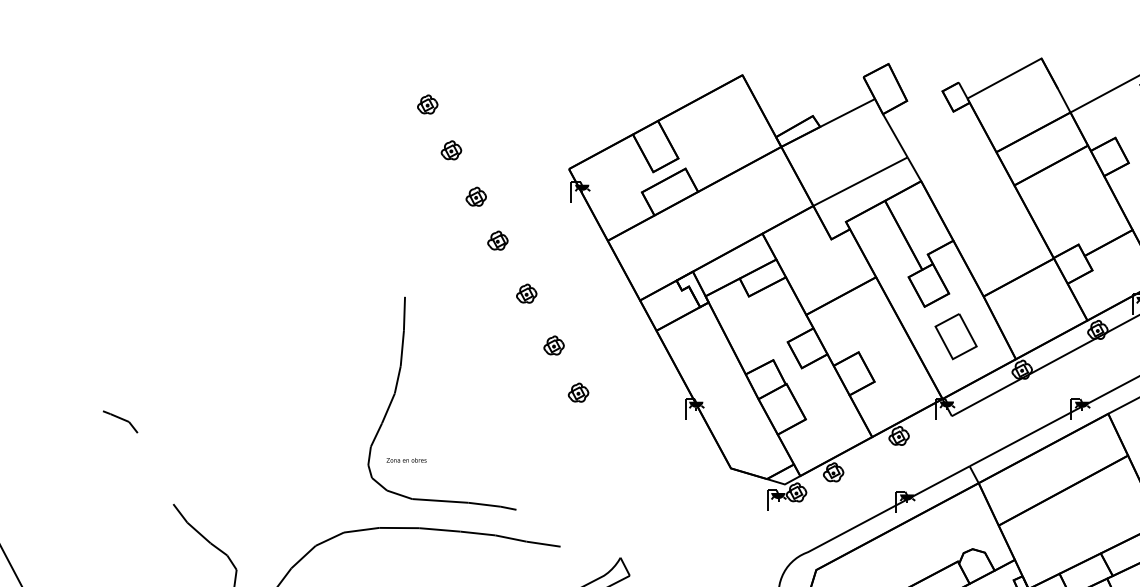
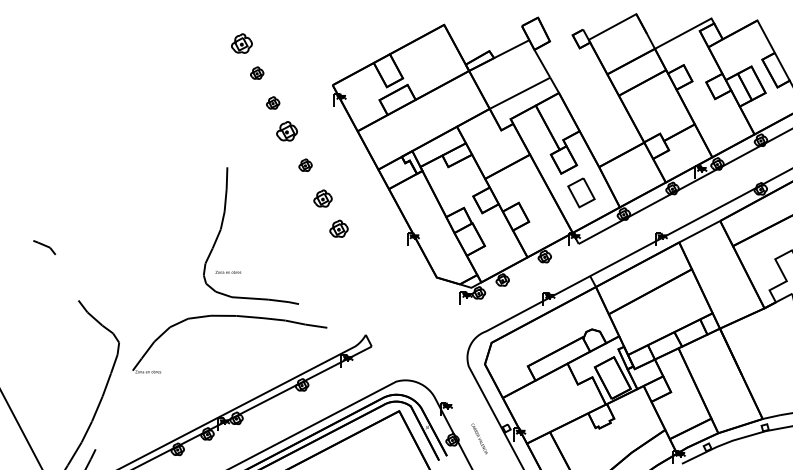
part: (427, 104) -> (241, 43), size x1.6
part: (497, 239) -> (286, 130), size x1.6
part: (554, 345) -> (323, 198), size x1.4
part: (577, 392) -> (338, 228), size x1.4

